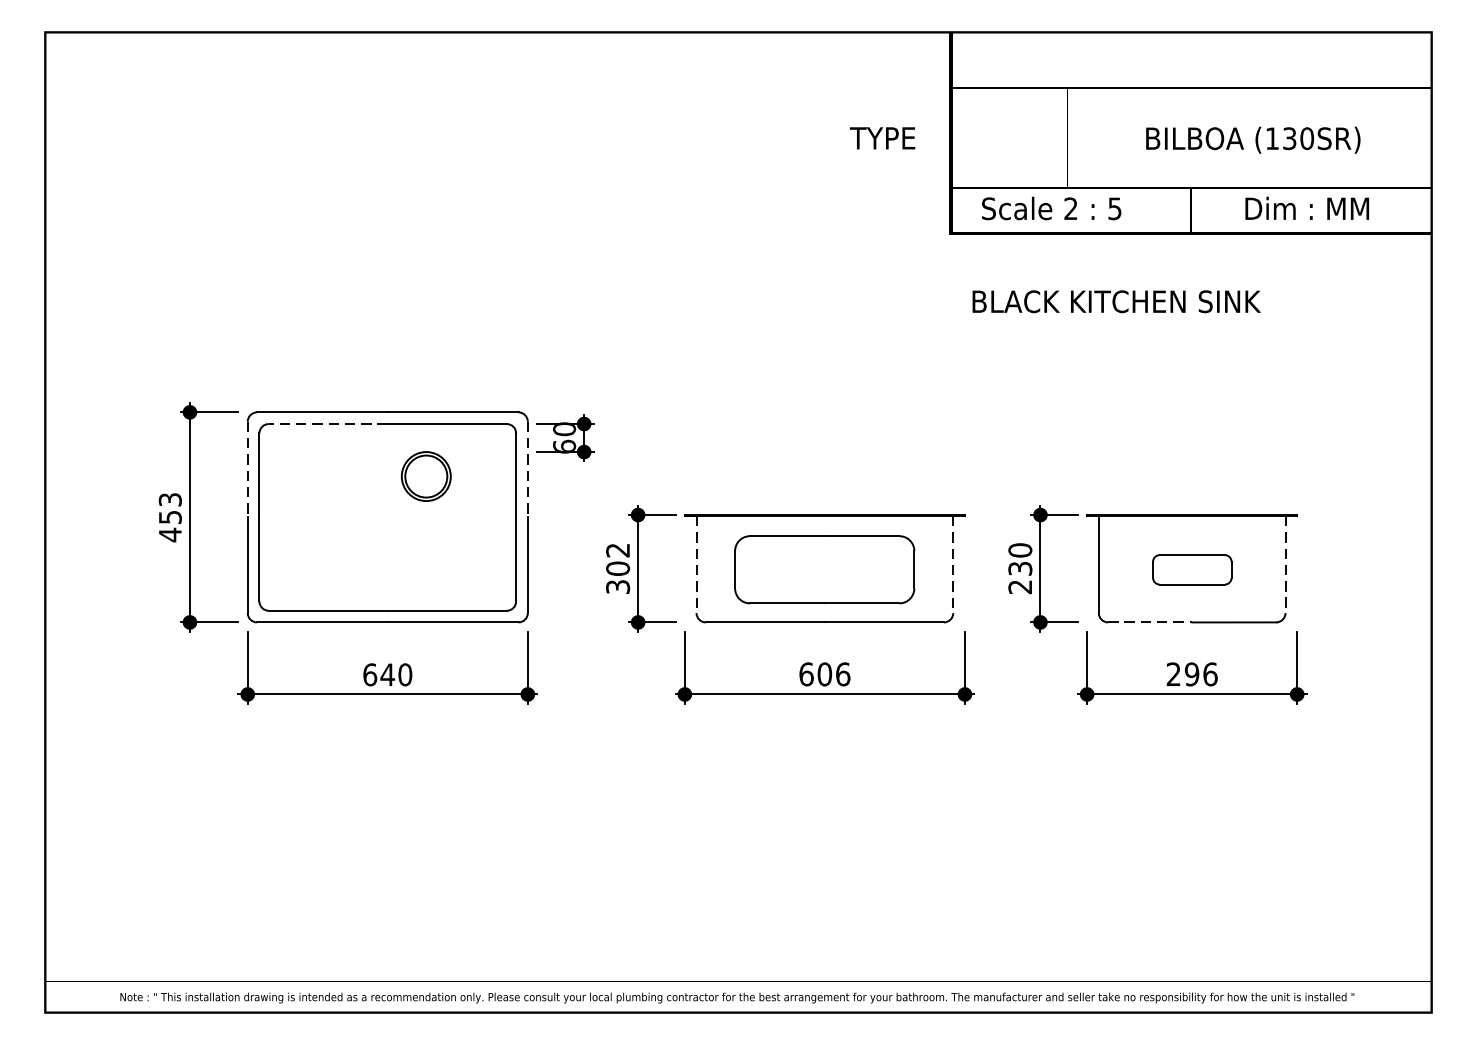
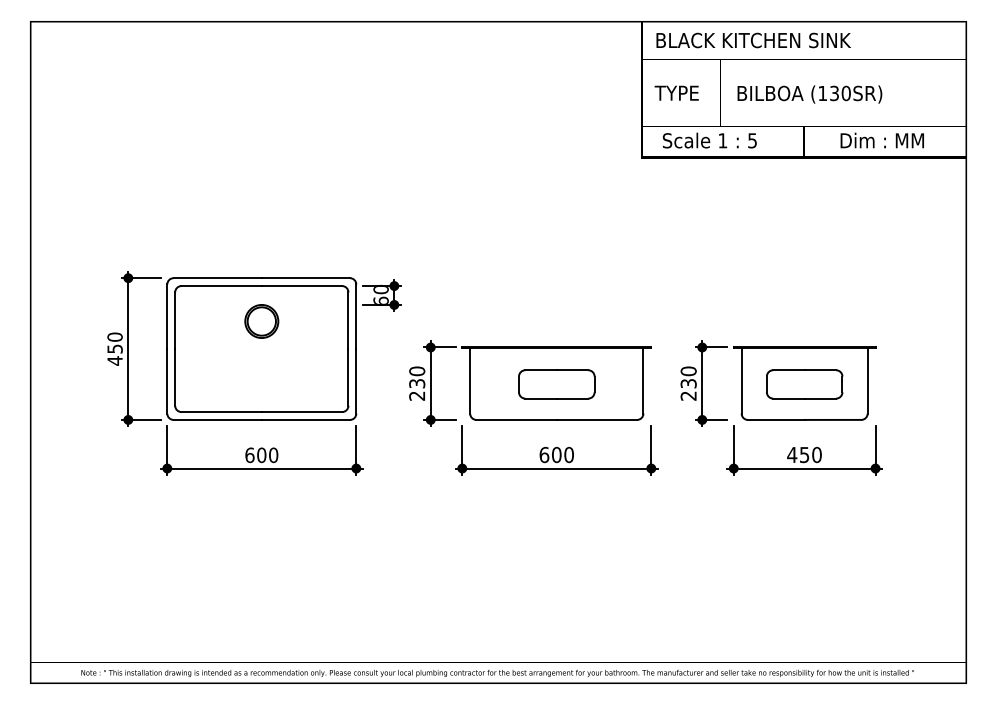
text: (882, 137) -> (676, 92), moved
text: (1252, 140) -> (809, 94), moved
text: (1070, 208) -> (722, 140), 2 -> 1
text: (1116, 301) -> (753, 40), moved
line: (328, 424) -> (221, 286), dashed -> solid
line: (248, 470) -> (167, 317), dashed -> solid
line: (528, 470) -> (356, 317), dashed -> solid
part: (425, 476) -> (261, 321), moved
text: (169, 498) -> (114, 336), 453 -> 450
line: (697, 563) -> (470, 380), dashed -> solid
line: (953, 563) -> (643, 380), dashed -> solid
line: (1285, 563) -> (867, 380), dashed -> solid
text: (618, 568) -> (417, 383), 302 -> 230
part: (824, 569) -> (556, 384), size x0.62
part: (1191, 569) -> (804, 384), size x1.43
line: (1150, 621) -> (776, 419), dashed -> solid
text: (843, 673) -> (569, 454), 606 -> 600
text: (1191, 673) -> (804, 454), 296 -> 450
text: (387, 675) -> (261, 455), 640 -> 600

